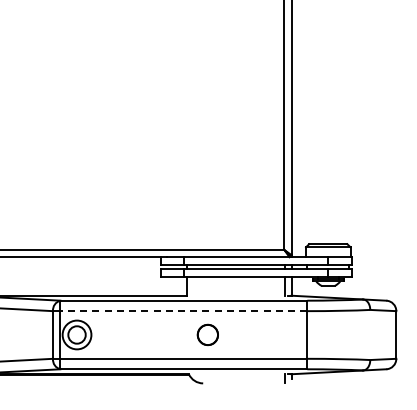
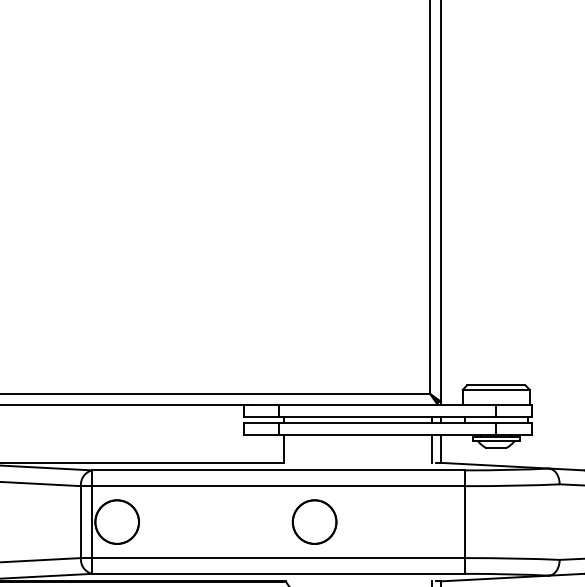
line: (183, 311) -> (277, 486), dashed -> solid
circle: (76, 334) -> (116, 521), size x1.67
circle: (207, 334) -> (314, 521), size x1.43

